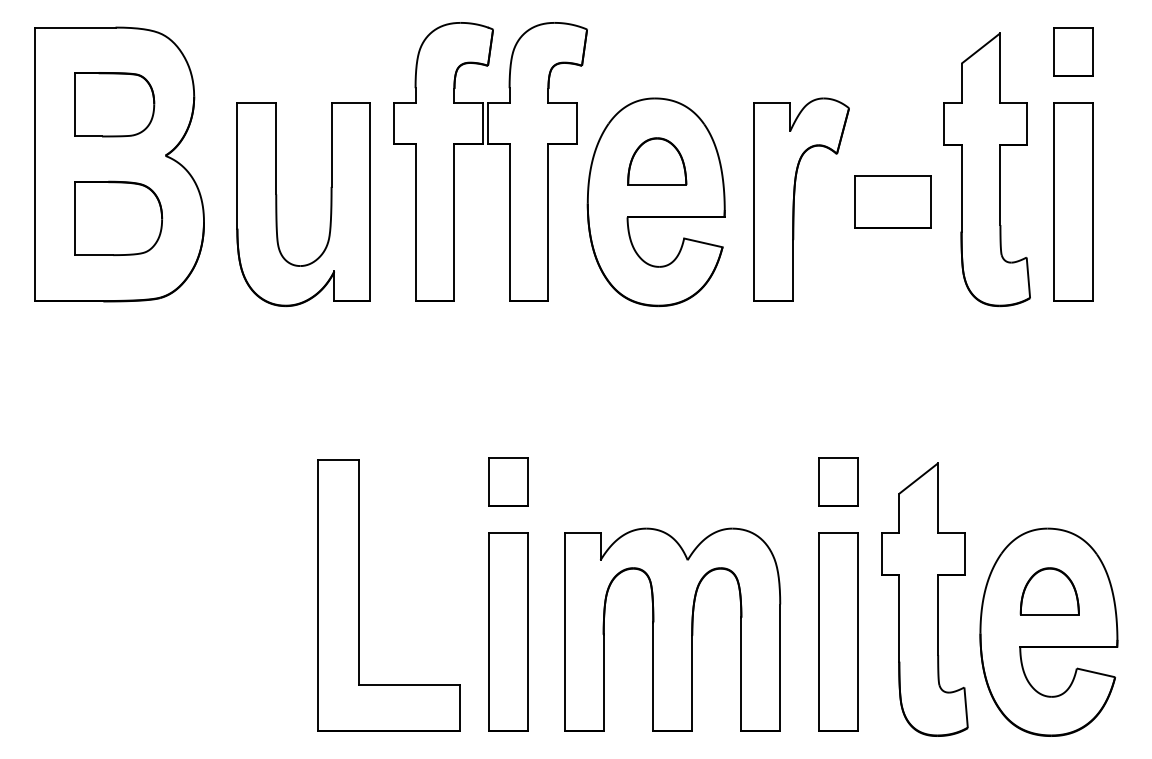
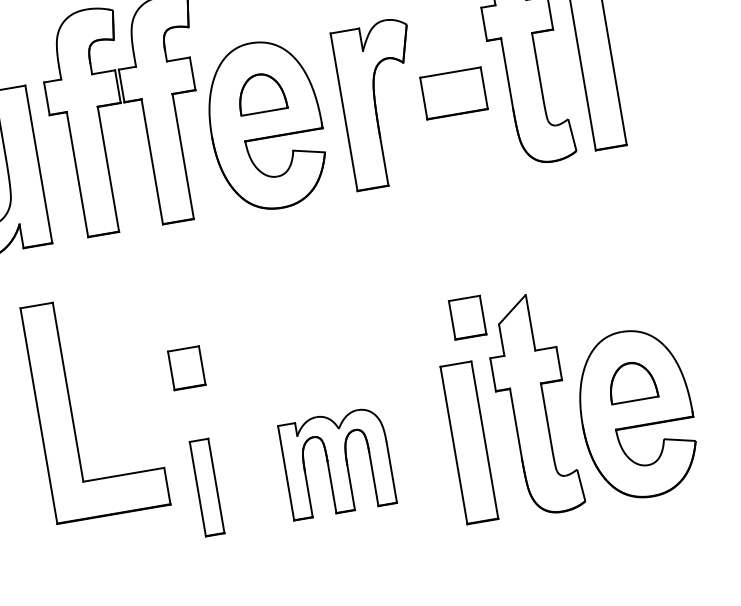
part: (838, 481) -> (467, 317), moved
part: (359, 595) -> (71, 410), moved
part: (672, 629) -> (337, 463), size x0.6
part: (508, 631) -> (206, 487), size x0.6

